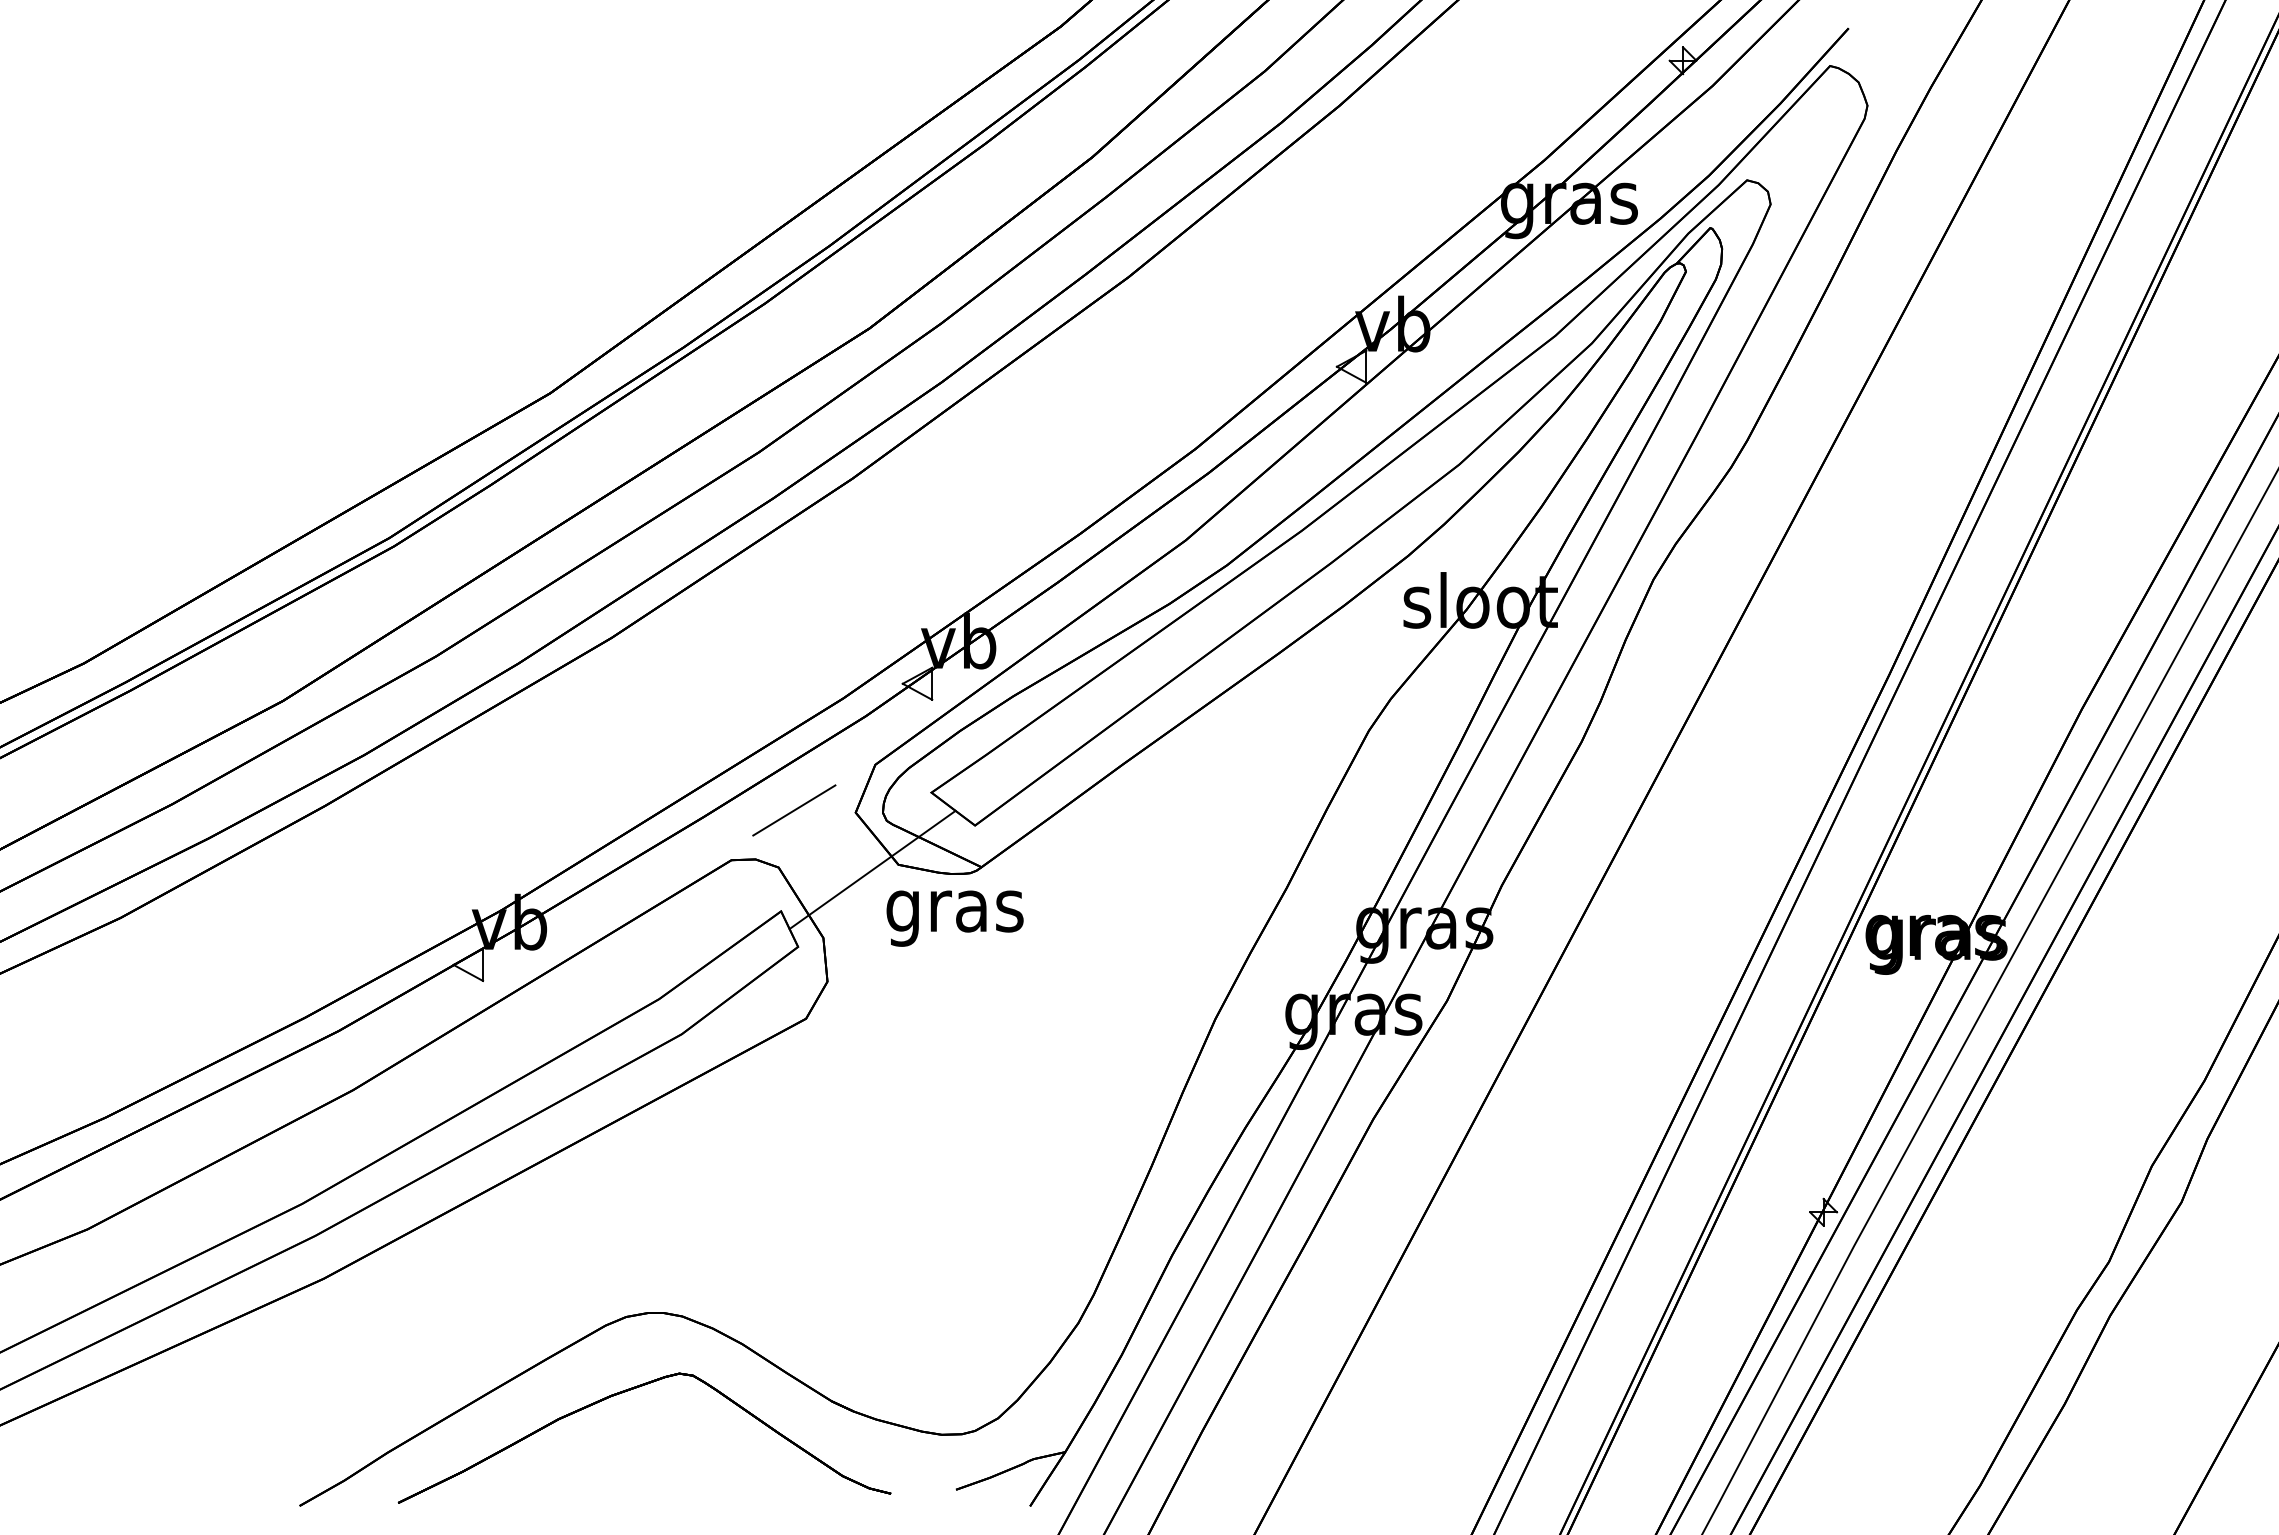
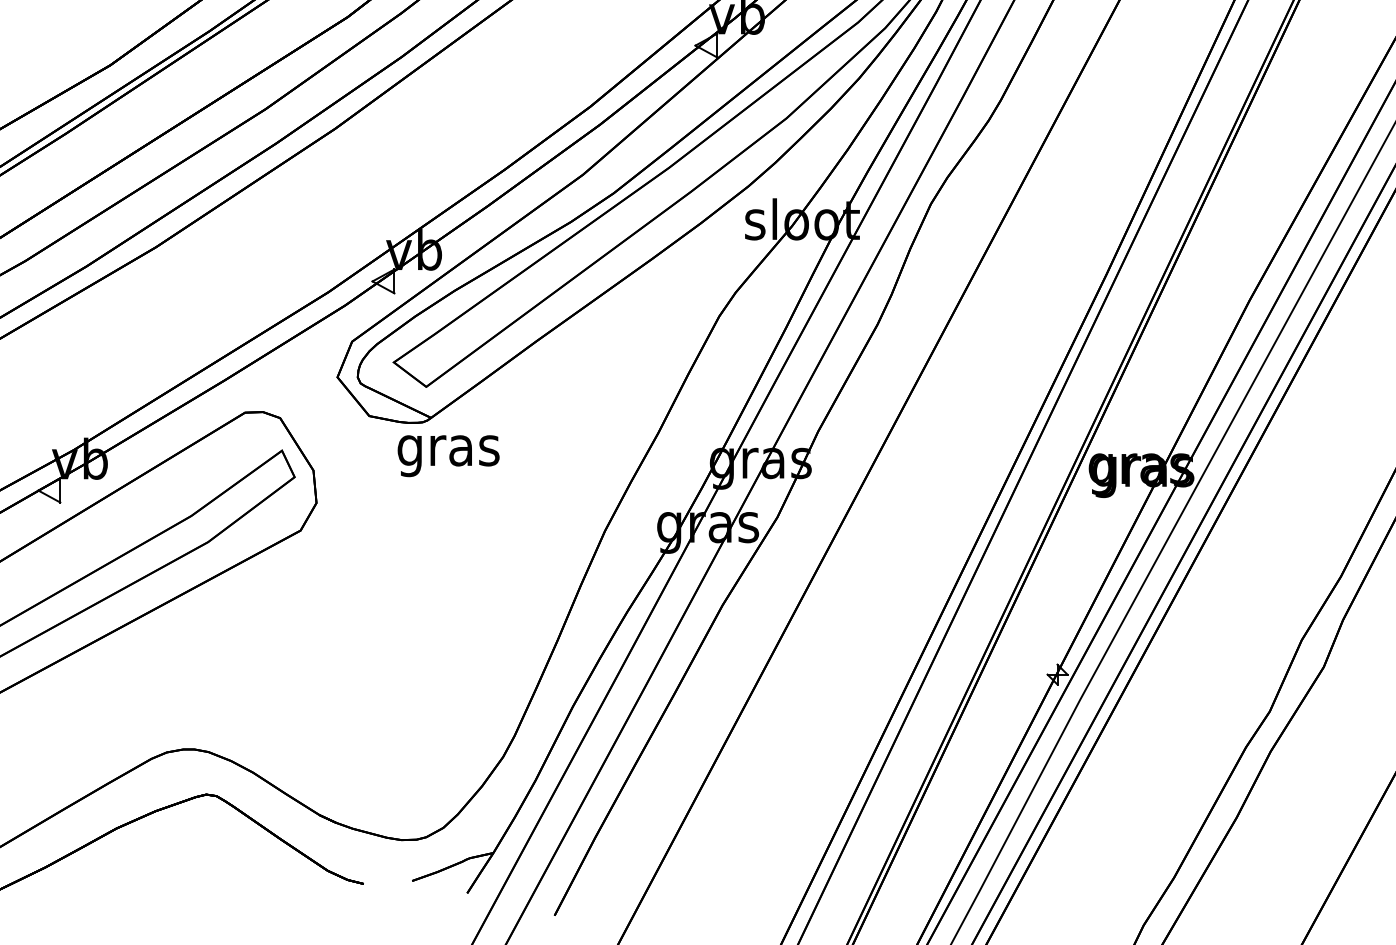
line: (794, 810) -> (291, 375), removed
line: (872, 869) -> (350, 419), removed
text: (954, 918) -> (448, 456), moved

